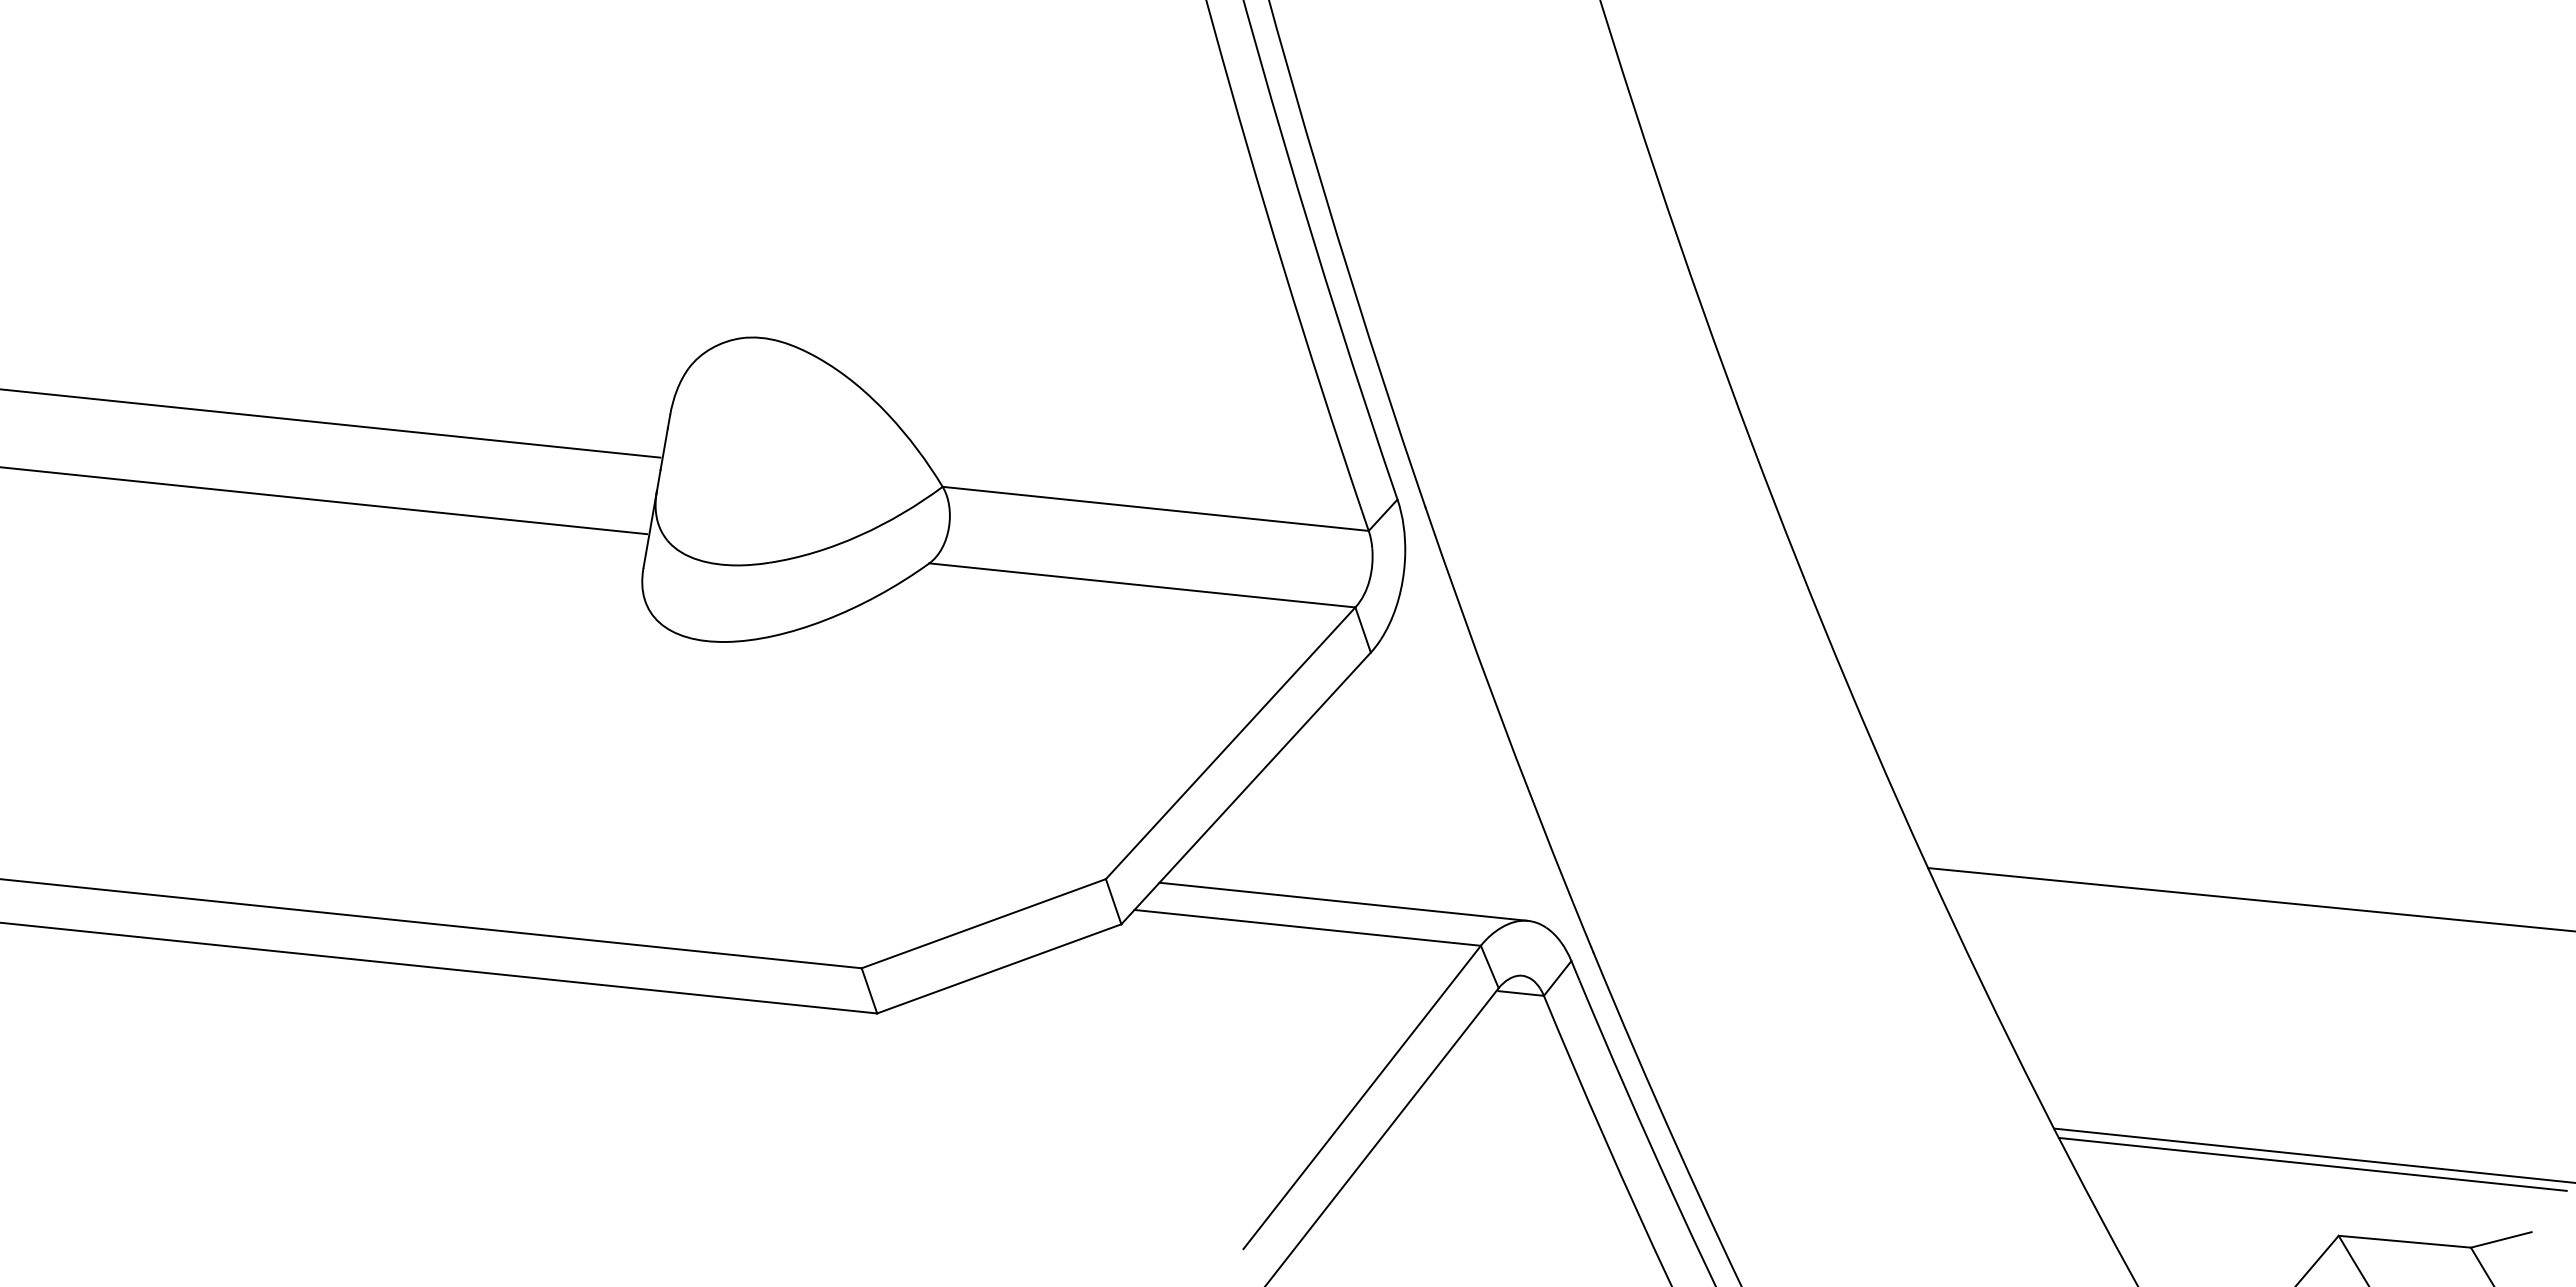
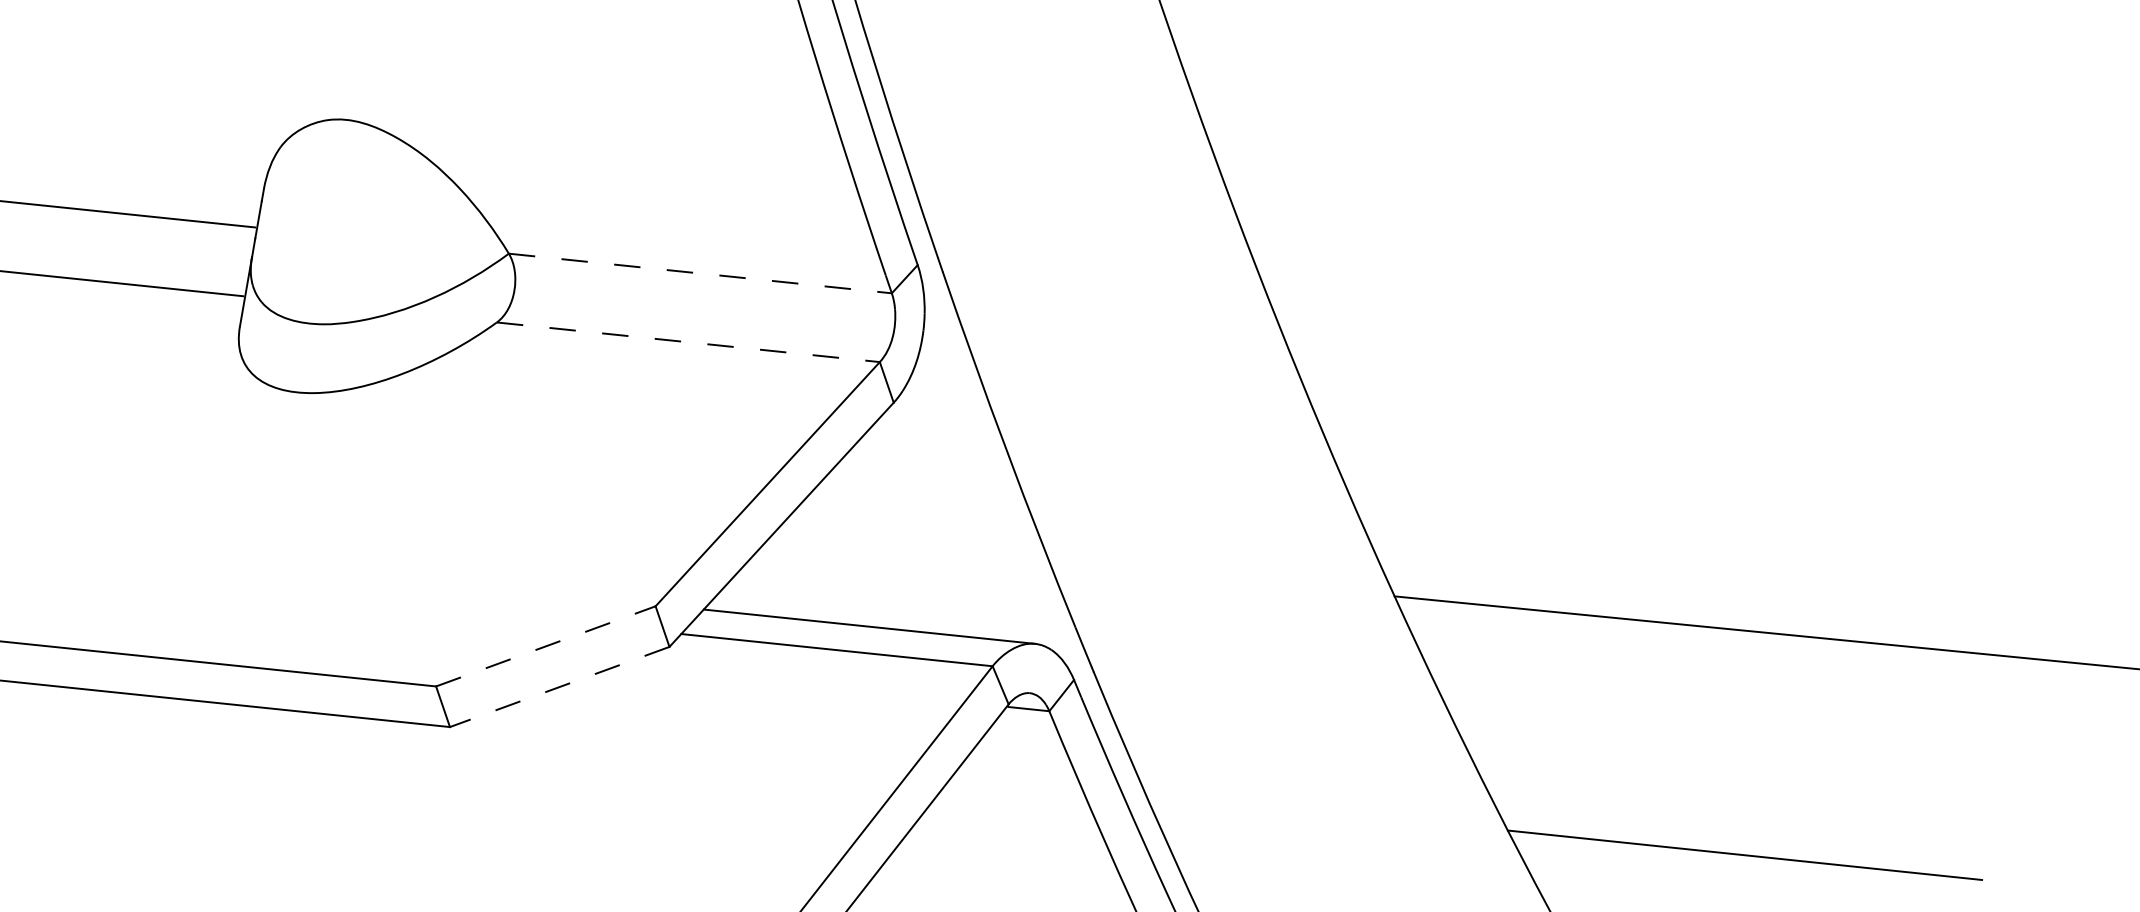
line: (1156, 508) -> (701, 273), solid -> dashed
line: (1142, 585) -> (688, 342), solid -> dashed
line: (983, 923) -> (545, 646), solid -> dashed
line: (999, 968) -> (559, 686), solid -> dashed
line: (2312, 1163) -> (1740, 861), removed

